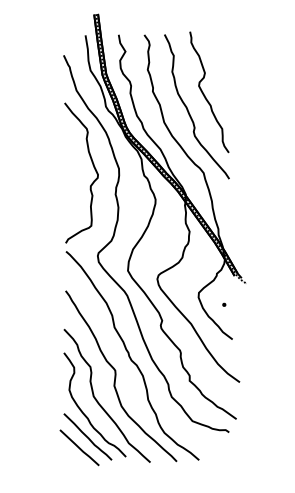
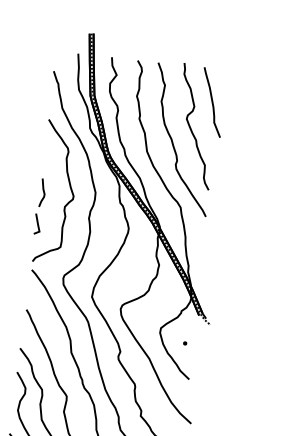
curve: (221, 66) -> (211, 102), added
part: (66, 188) -> (40, 206), added

